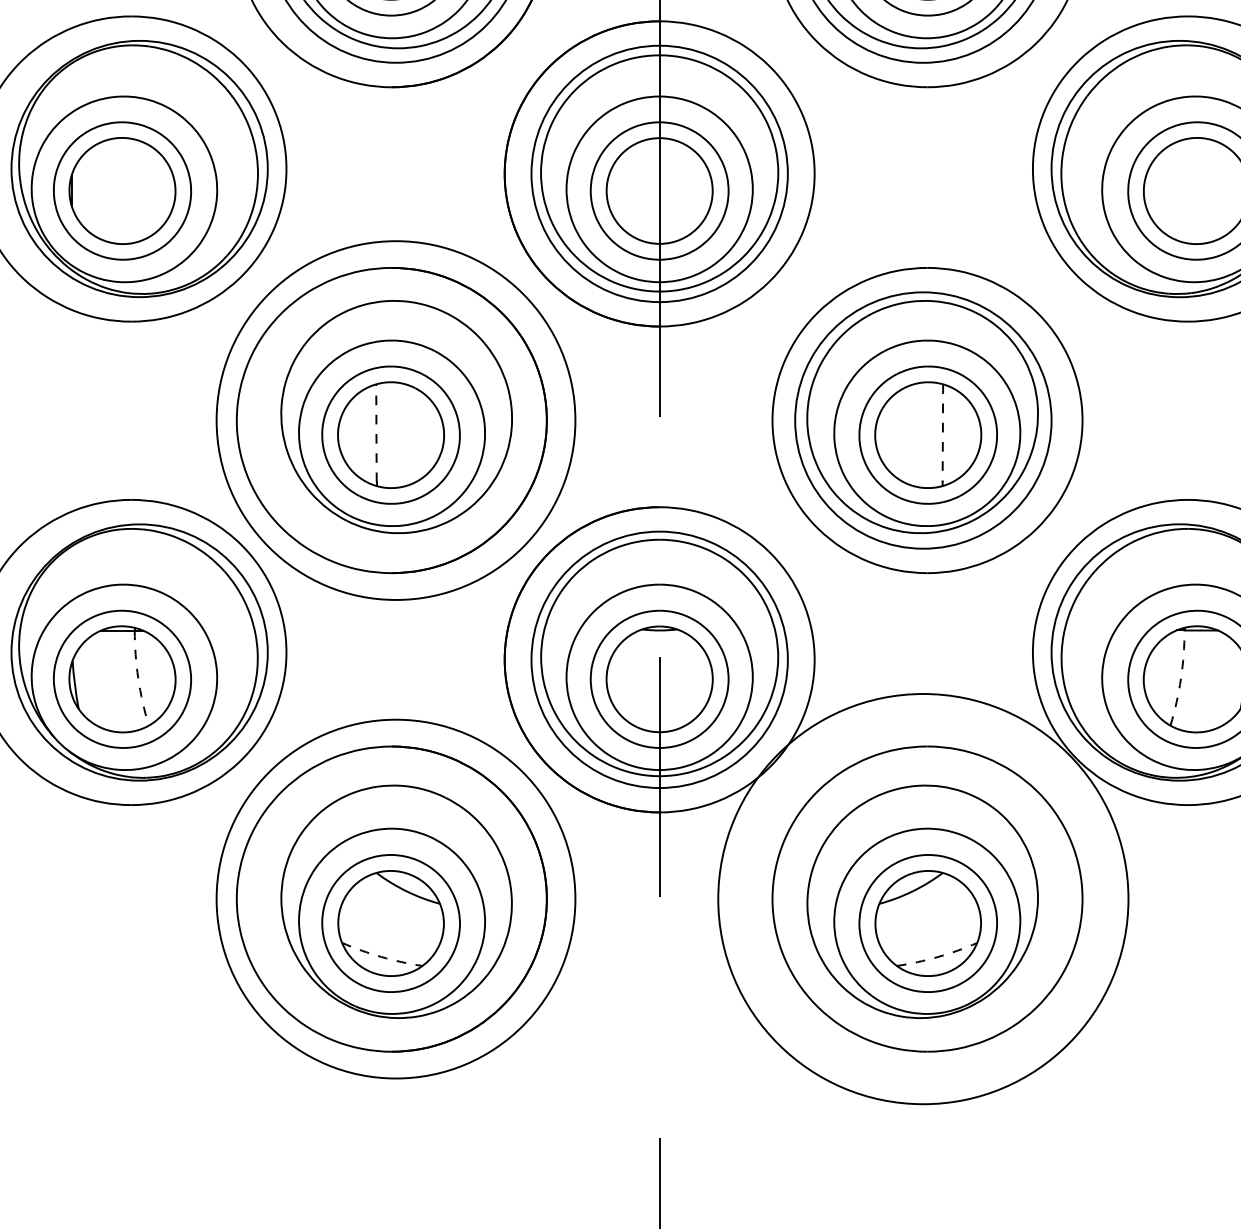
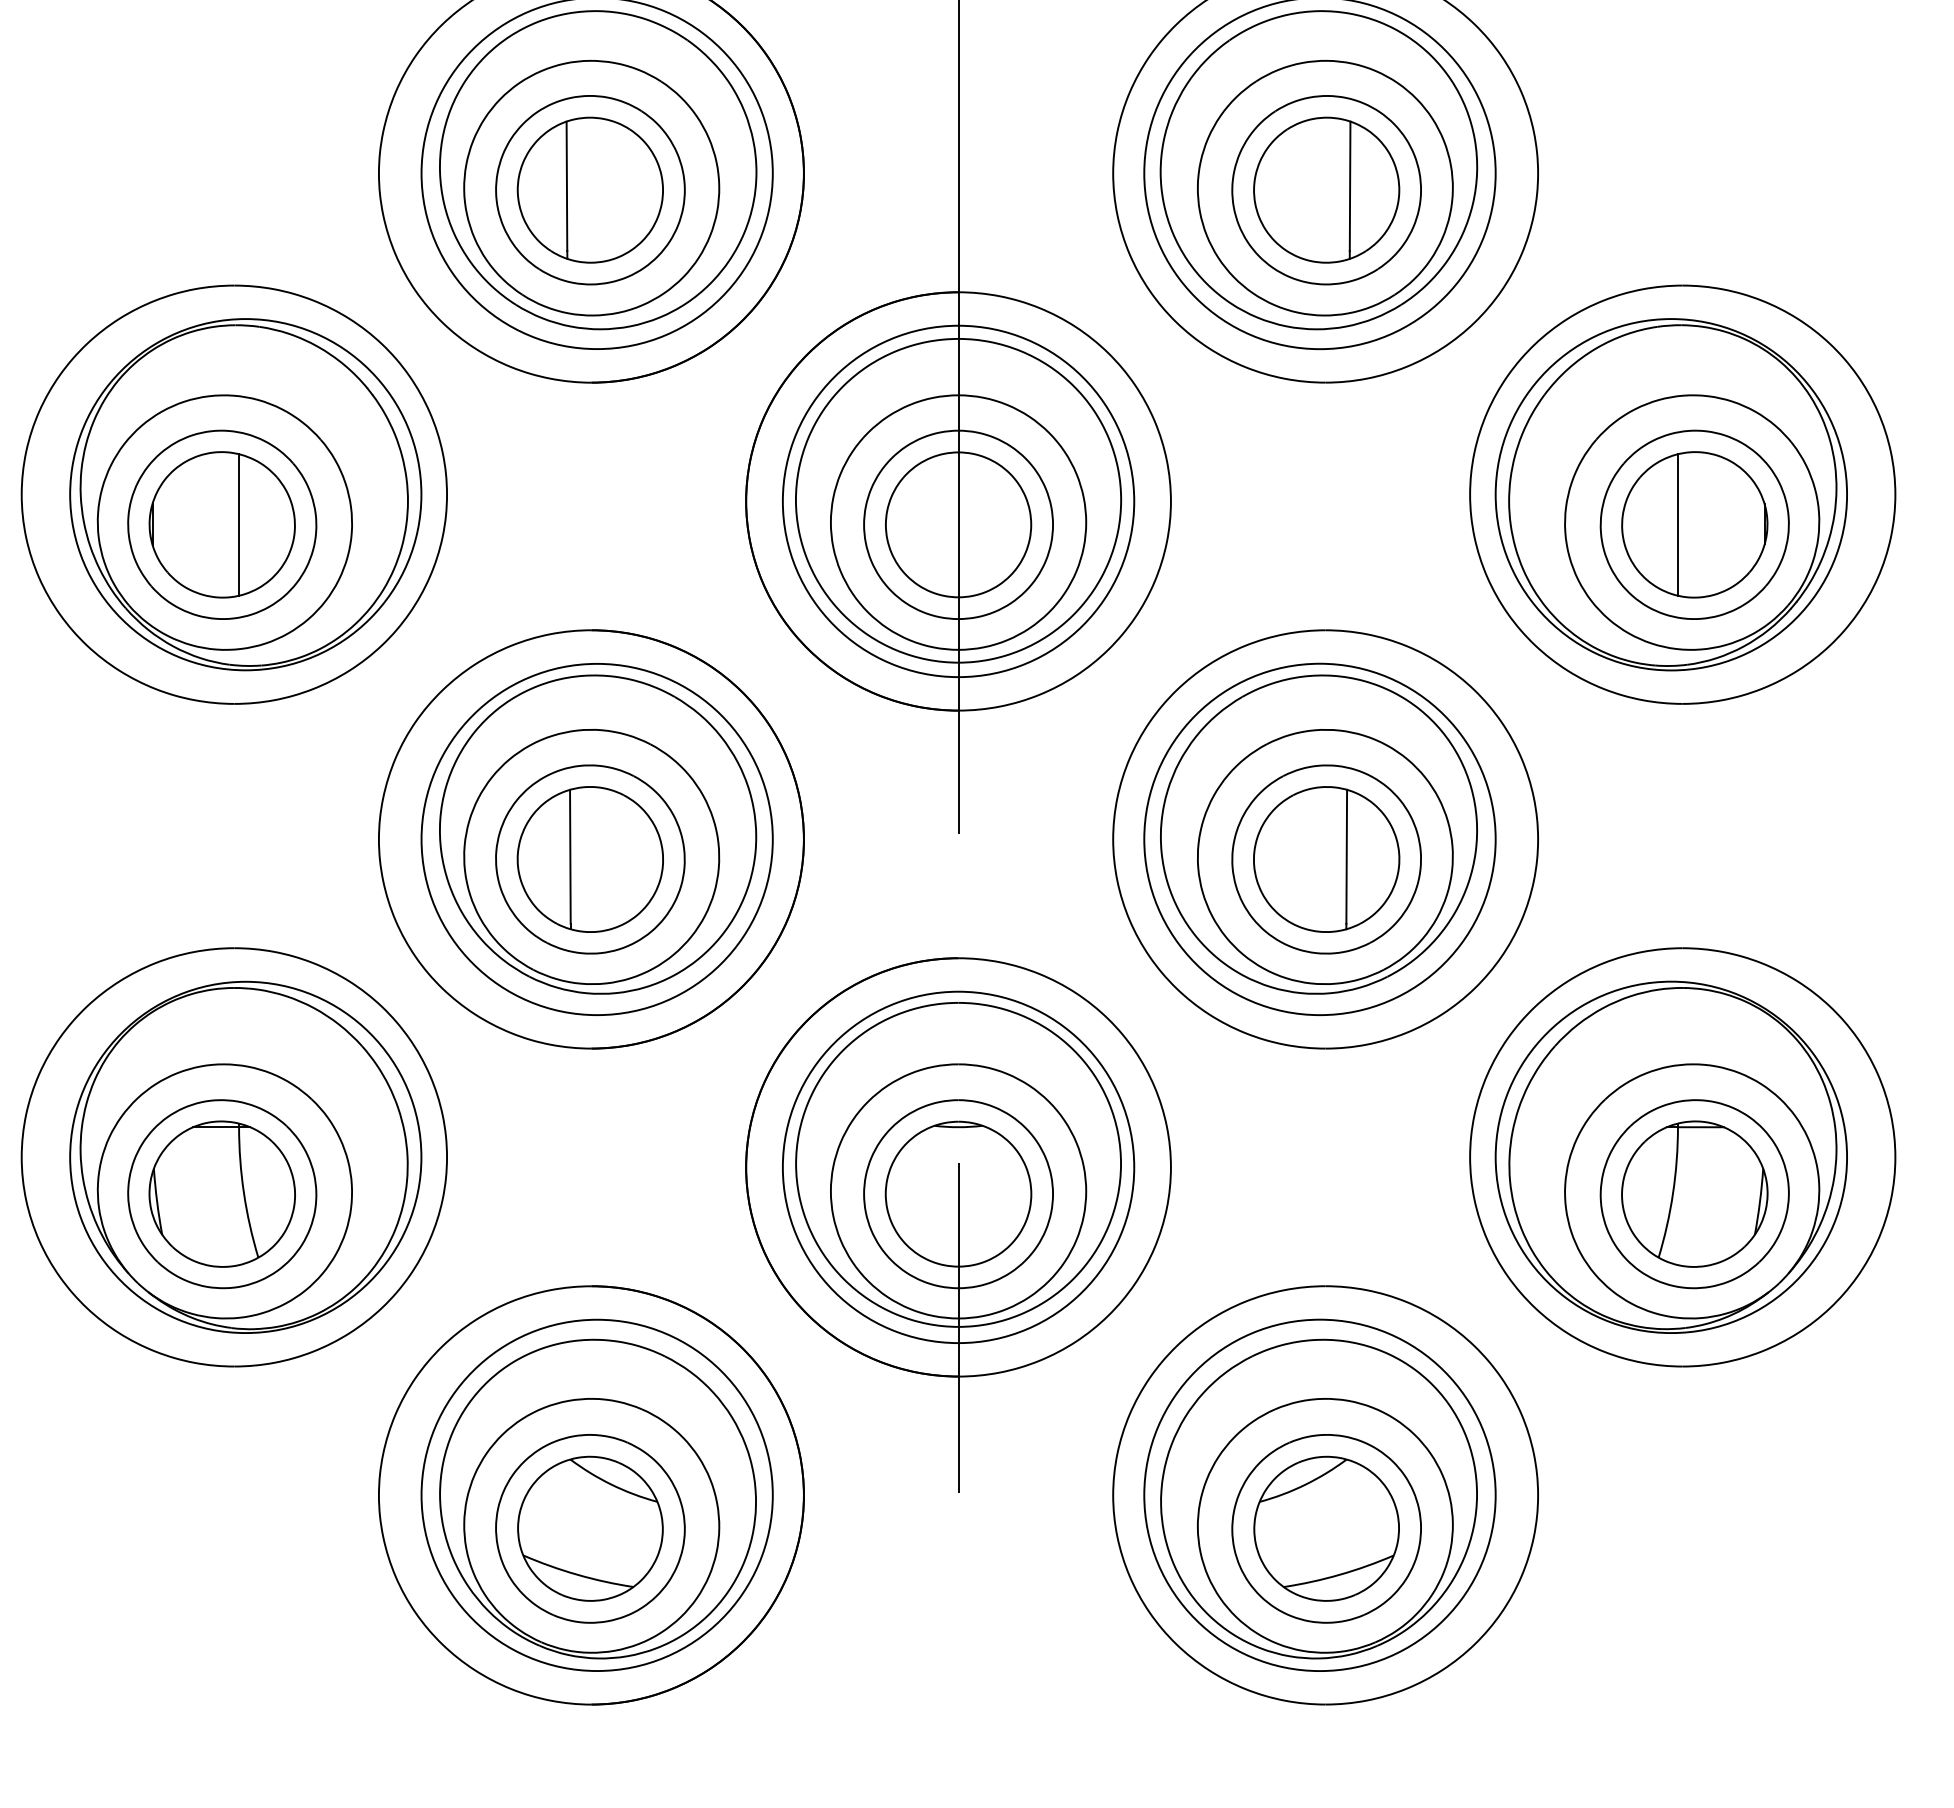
line: (135, 190) -> (239, 524), added
line: (1184, 190) -> (1677, 524), added
circle: (395, 420) -> (596, 839), size x0.71
line: (376, 432) -> (570, 856), dashed -> solid
line: (942, 432) -> (1346, 856), dashed -> solid
arc: (137, 678) -> (243, 1193), dashed -> solid
arc: (1181, 678) -> (1673, 1193), dashed -> solid
circle: (395, 899) -> (596, 1495), size x0.71
circle: (923, 899) -> (1319, 1495), size x0.62
arc: (381, 956) -> (577, 1574), dashed -> solid
arc: (937, 956) -> (1339, 1574), dashed -> solid

